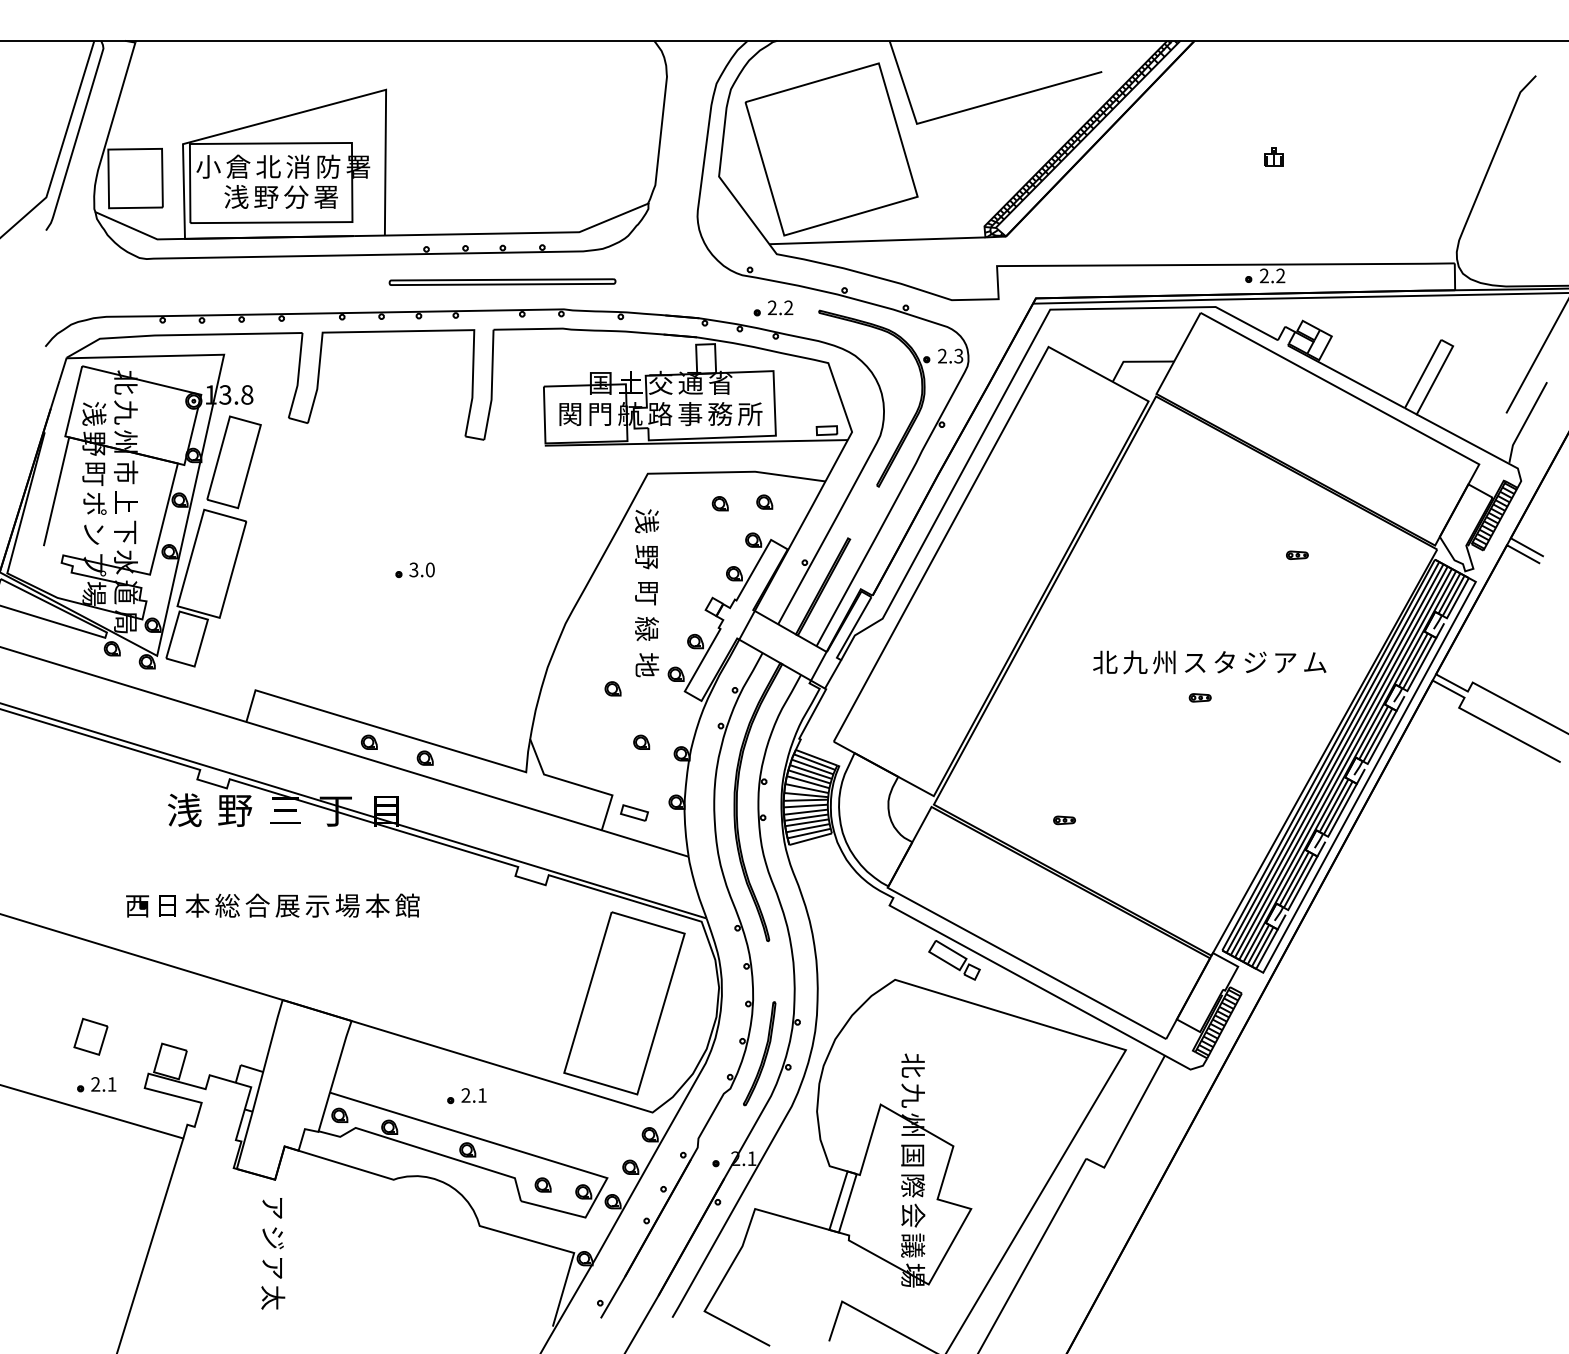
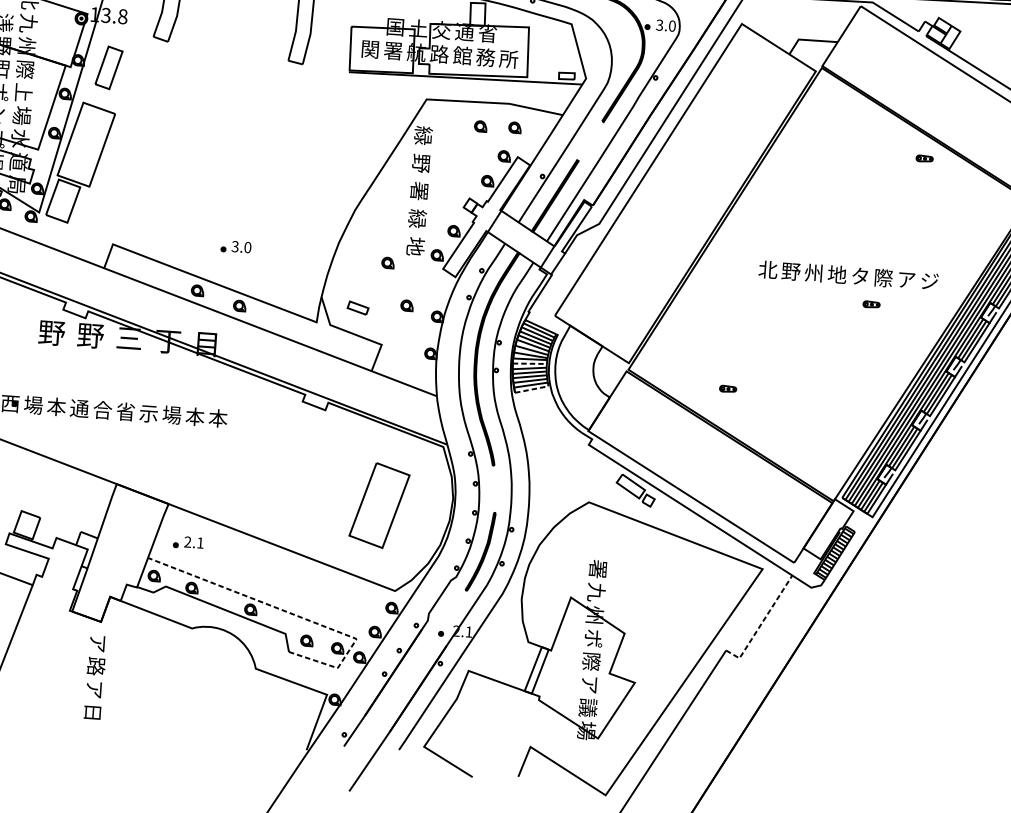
text: (950, 355) -> (666, 25), 2.3 -> 3.0
text: (599, 414) -> (392, 51), 門 -> 署
text: (690, 414) -> (462, 56), 事 -> 館
part: (233, 462) -> (108, 67), size x0.6
text: (126, 472) -> (25, 69), 市 -> 際
text: (647, 520) -> (423, 135), 浅 -> 緑
text: (125, 532) -> (21, 115), 下 -> 場
part: (1297, 554) -> (924, 158), moved
part: (414, 569) -> (235, 246), moved
text: (646, 593) -> (419, 191), 町 -> 署
text: (1195, 661) -> (837, 274), ス -> 地
text: (1135, 662) -> (791, 271), 九 -> 野
text: (1255, 662) -> (883, 278), ジ -> 際
text: (1315, 662) -> (929, 281), ム -> ジ
part: (1199, 697) -> (871, 304), moved
line: (806, 806) -> (530, 364), solid -> dashed
text: (184, 810) -> (51, 332), 浅 -> 野
part: (634, 812) -> (358, 307), moved
line: (811, 839) -> (532, 389), solid -> dashed
text: (167, 905) -> (33, 405), 日 -> 場
text: (227, 905) -> (79, 408), 総 -> 通
text: (287, 905) -> (125, 411), 展 -> 省
text: (407, 905) -> (218, 418), 館 -> 本
part: (624, 1003) -> (379, 505), size x0.6
text: (912, 1065) -> (597, 569), 北 -> 署
part: (466, 1096) -> (188, 542), moved
line: (1129, 1121) -> (761, 624), solid -> dashed
line: (523, 1152) -> (293, 614), solid -> dashed
text: (913, 1155) -> (593, 638), 国 -> ポ
text: (913, 1215) -> (590, 684), 会 -> ア
text: (273, 1237) -> (96, 666), ジ -> 路
text: (273, 1297) -> (93, 712), 太 -> 日

